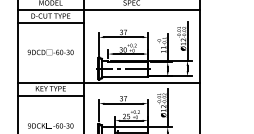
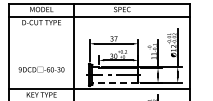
line: (50, 23) -> (41, 29), removed
text: (50, 52) -> (41, 69), moved
line: (124, 76) -> (114, 82), solid -> dashed

